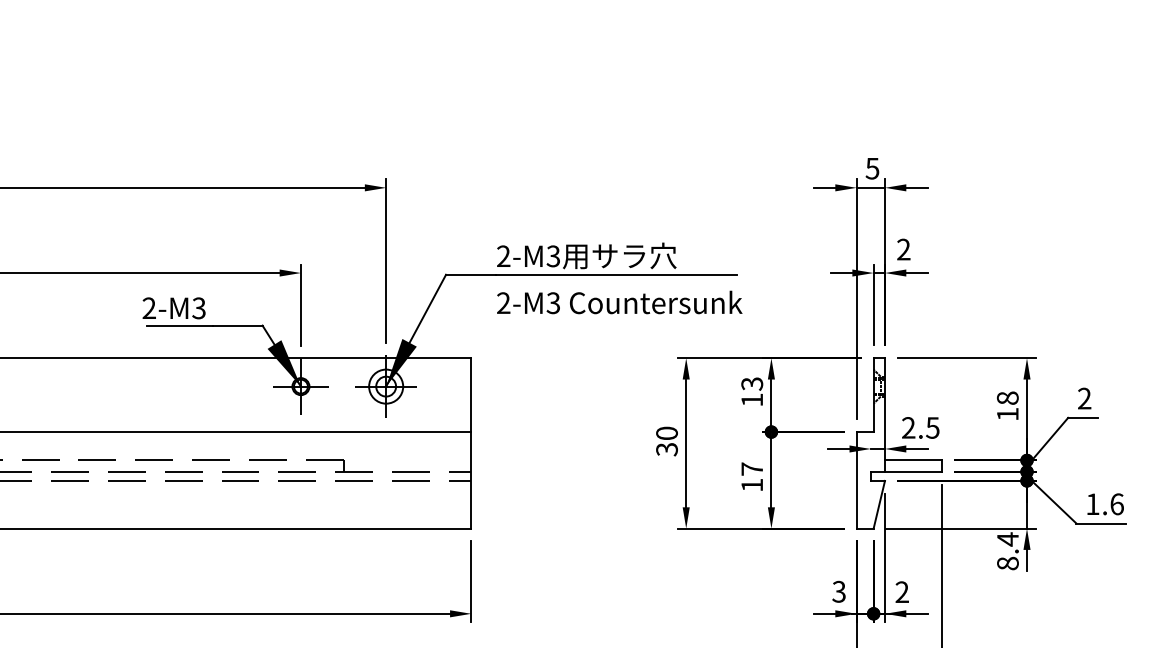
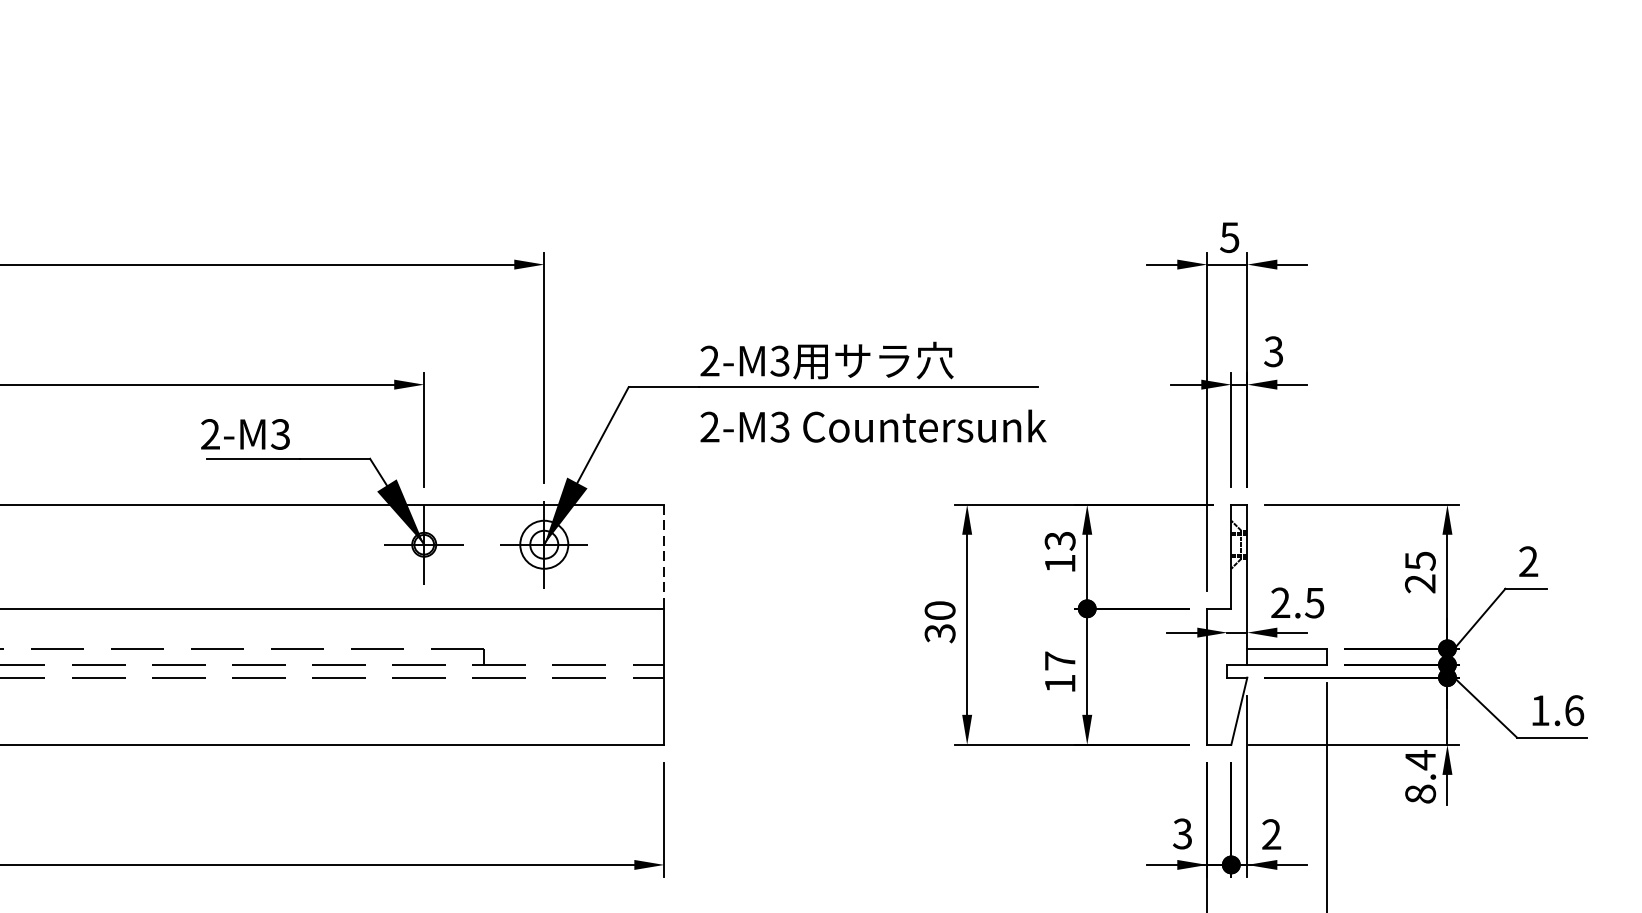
text: (903, 249) -> (1273, 351), 2 -> 3
line: (471, 395) -> (664, 557), solid -> dashed
text: (1007, 406) -> (1419, 572), 18 -> 25

